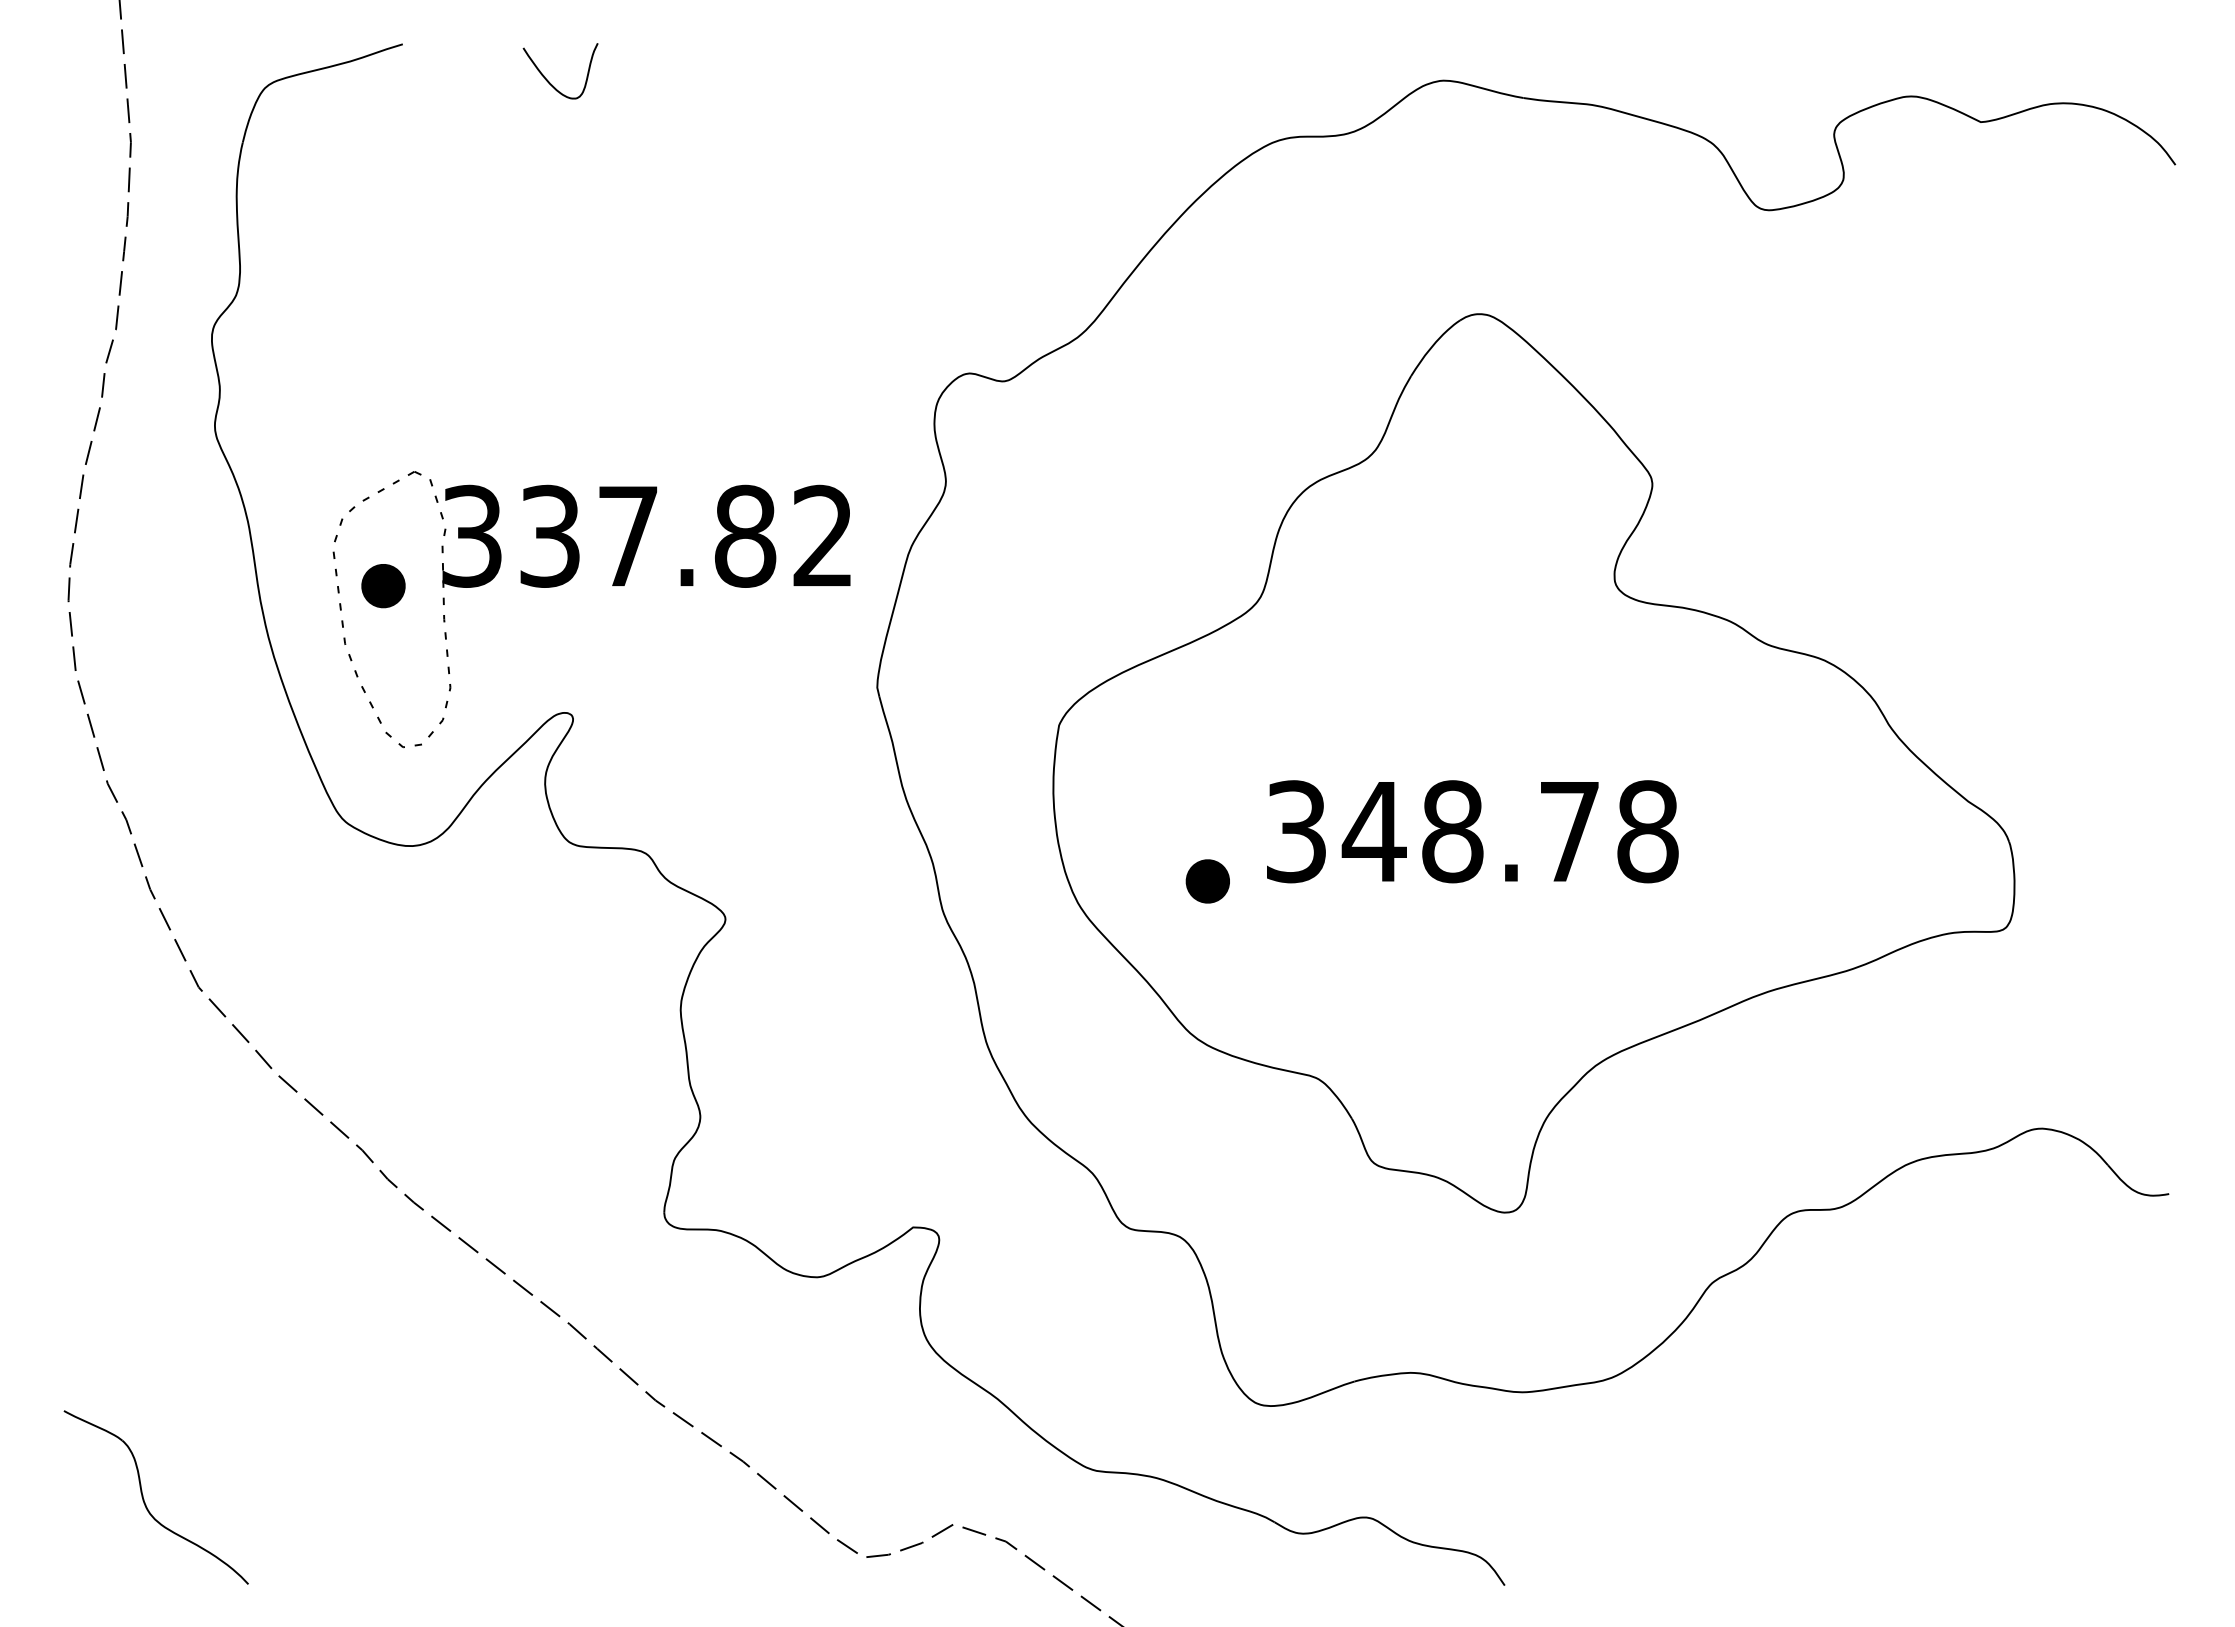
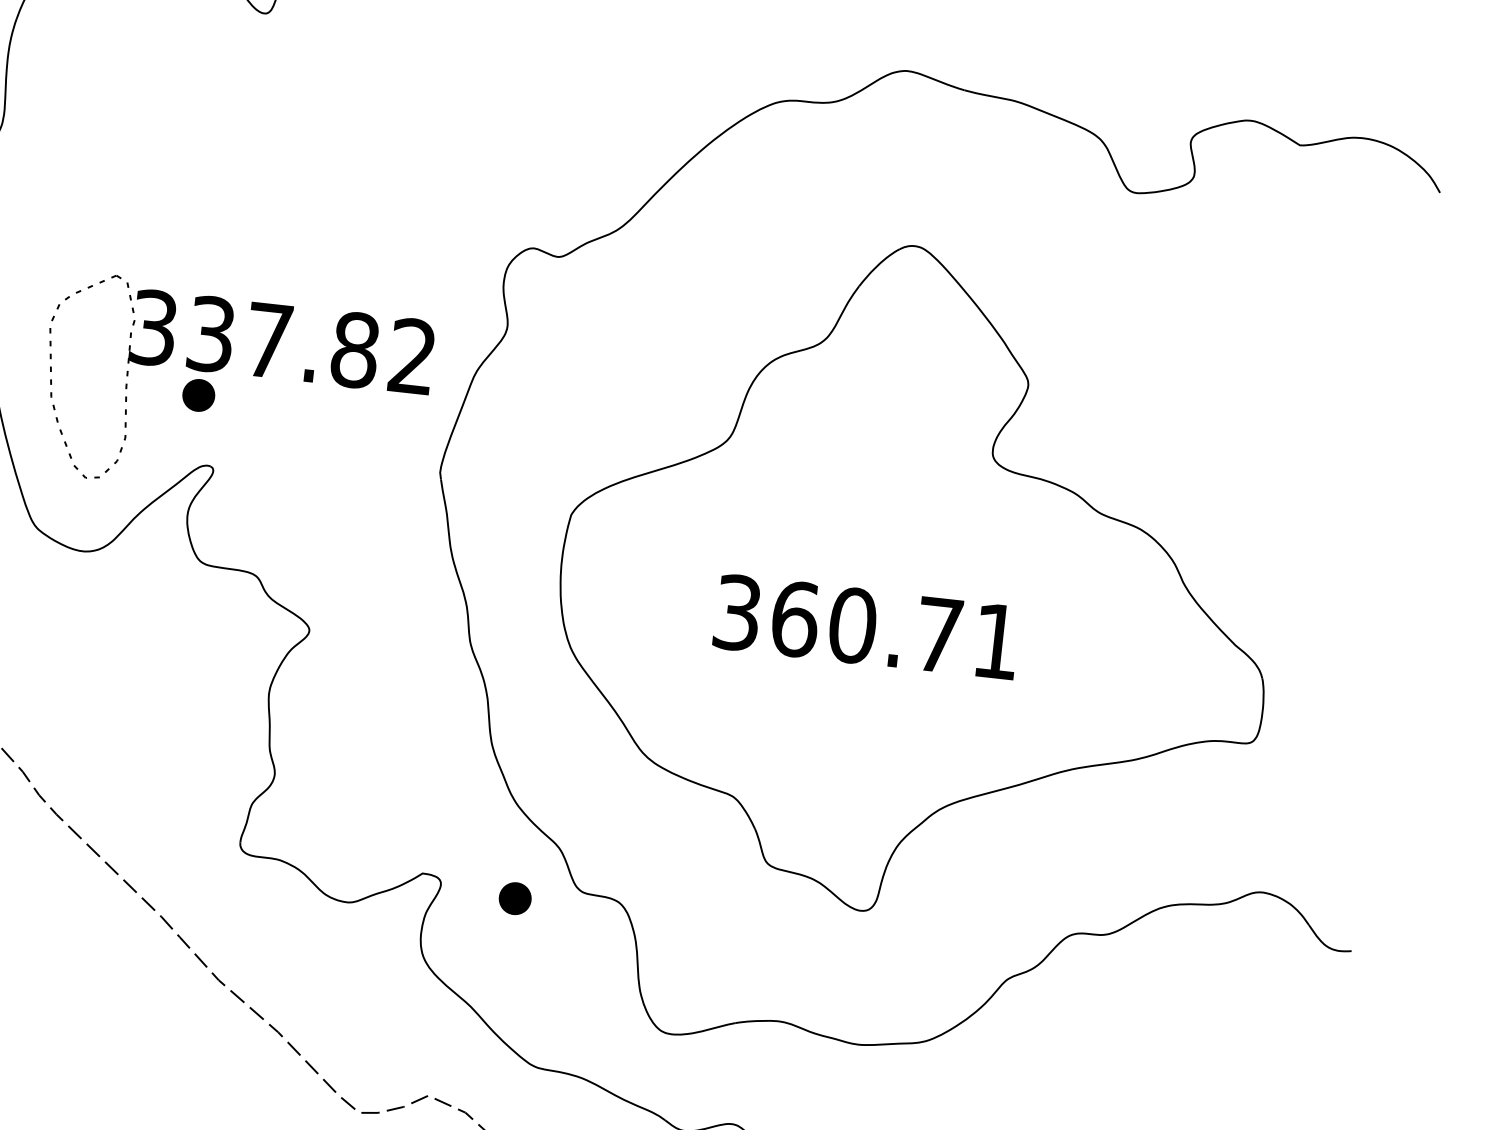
part: (383, 586) -> (198, 395), moved
text: (1509, 831) -> (894, 630), 348.78 -> 360.71
part: (1207, 881) -> (514, 898), moved

